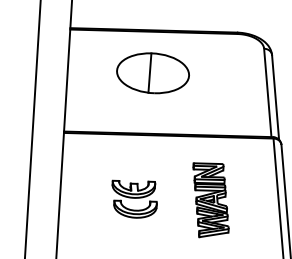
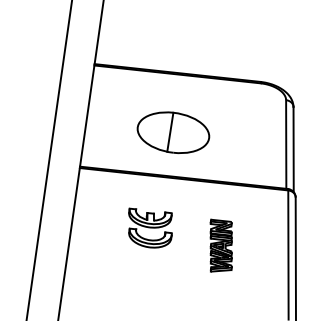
part: (153, 73) -> (173, 132), moved
part: (135, 197) -> (150, 227), moved
part: (211, 198) -> (221, 245), size x0.7

